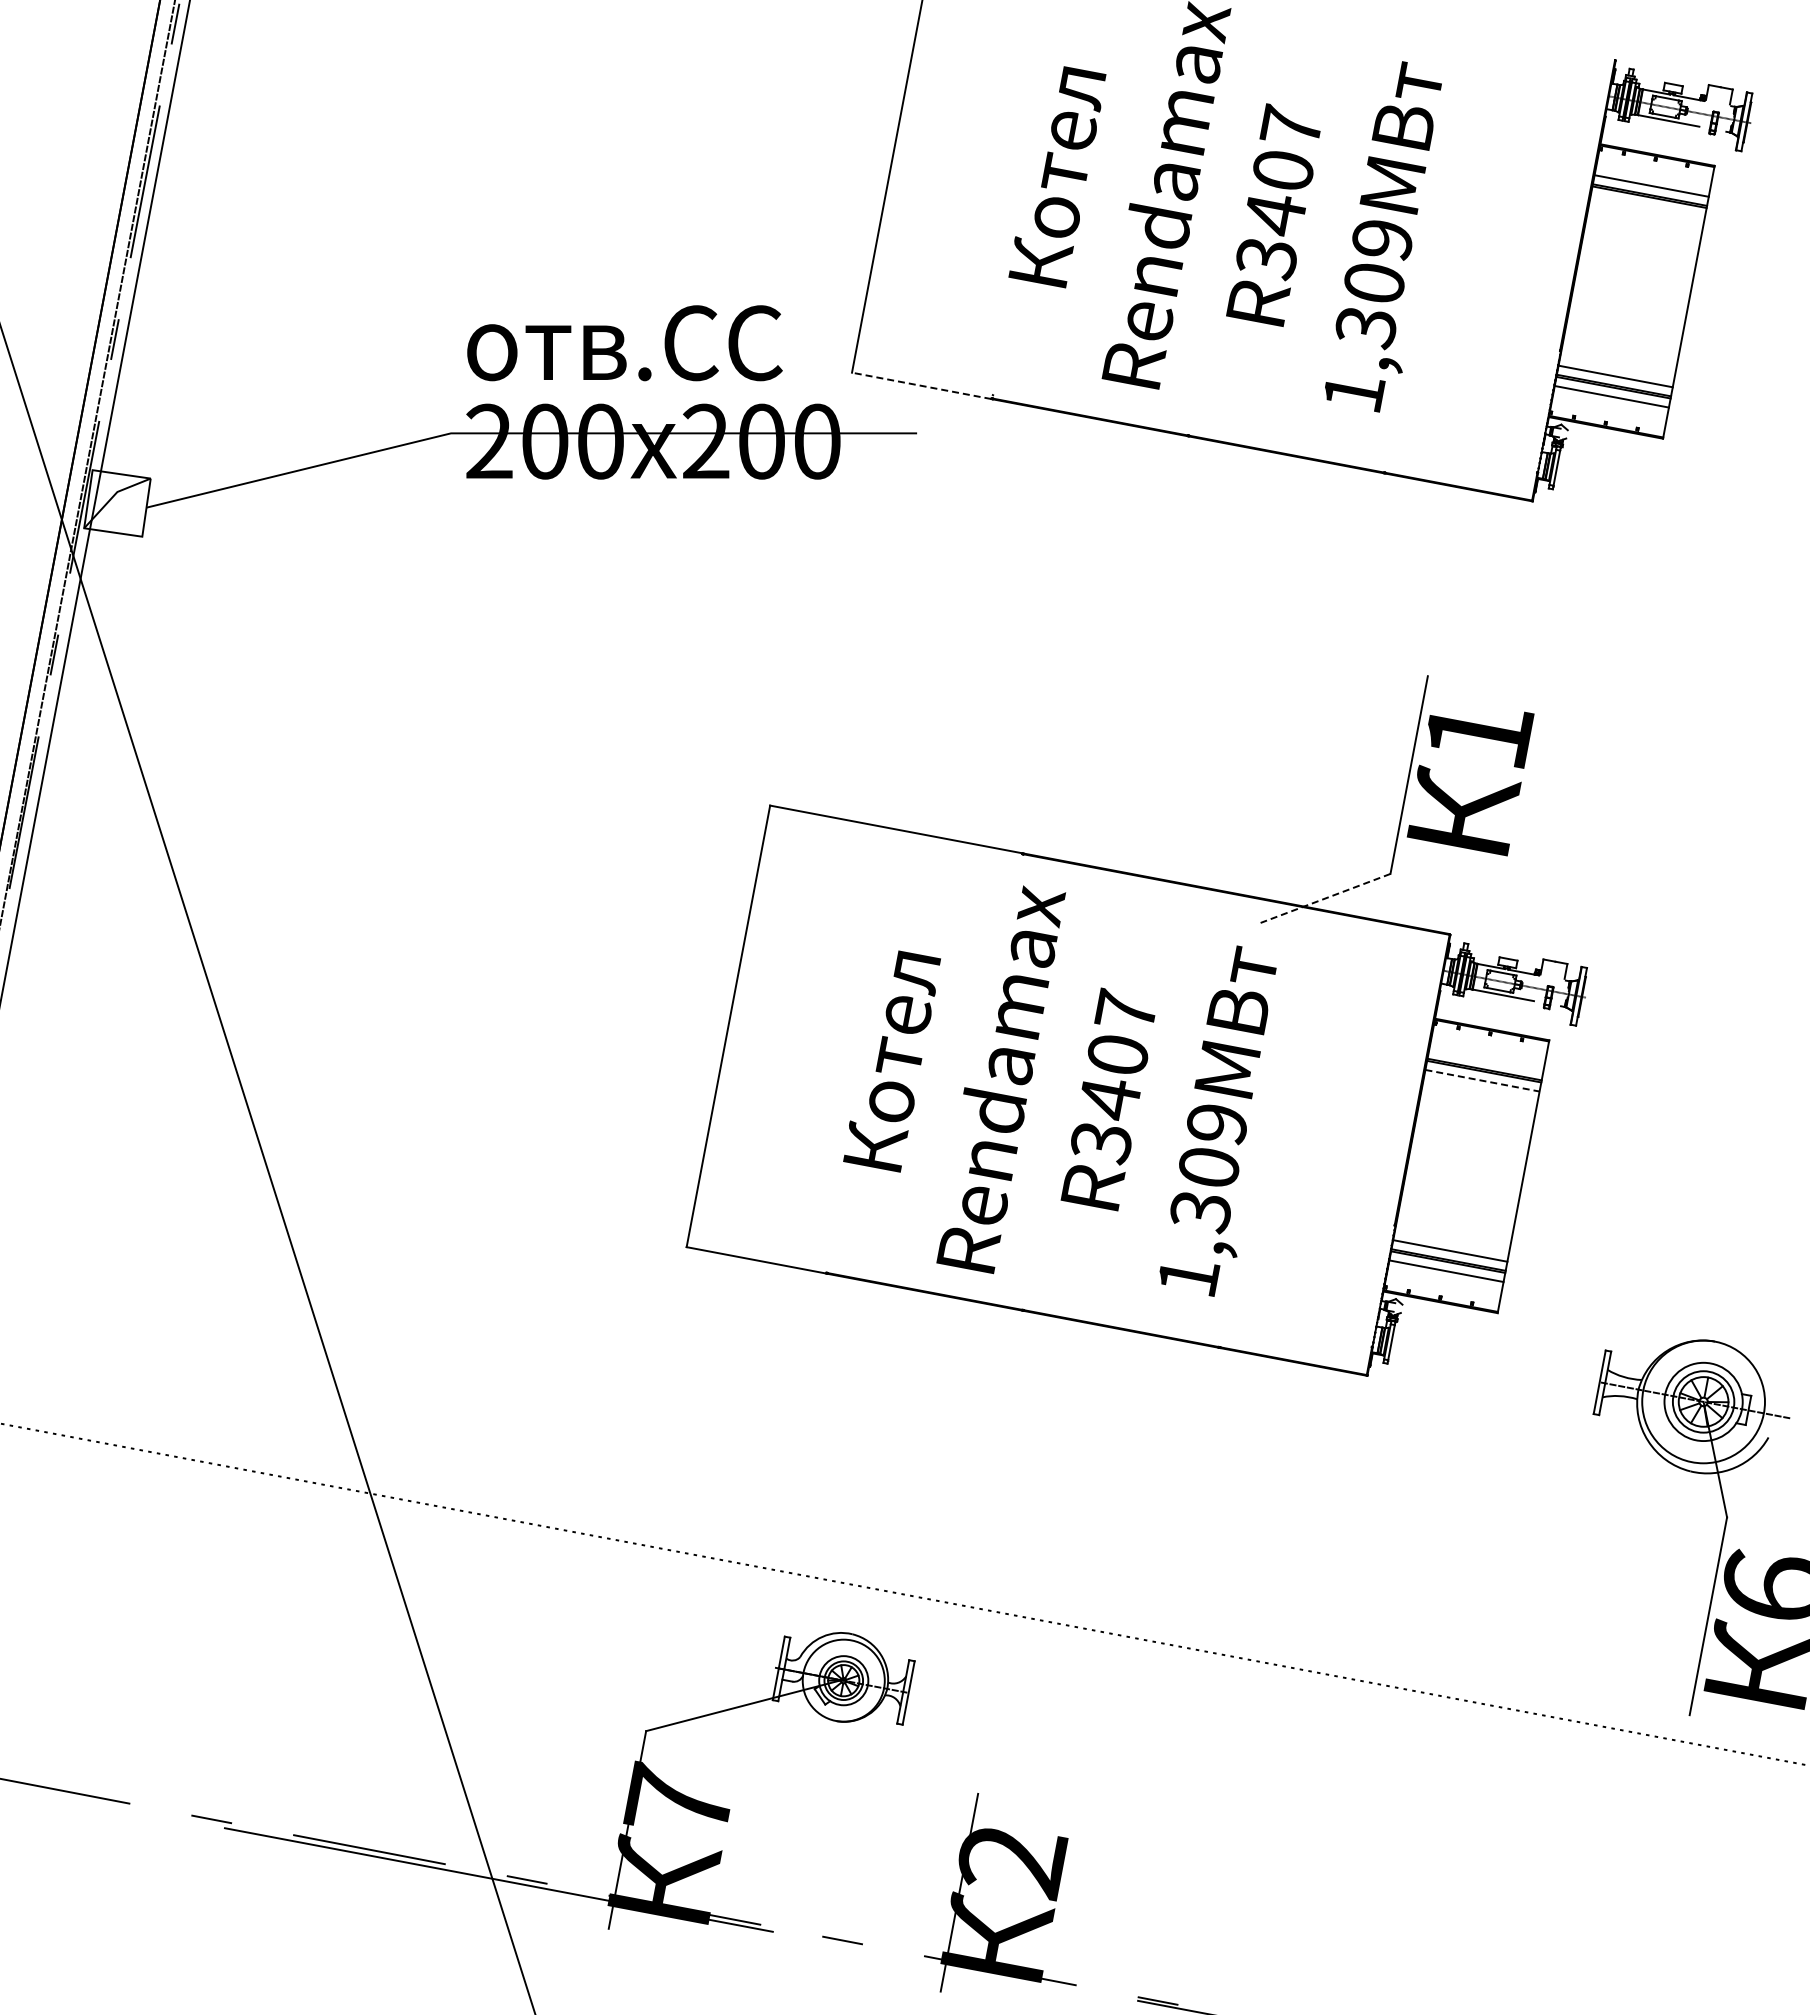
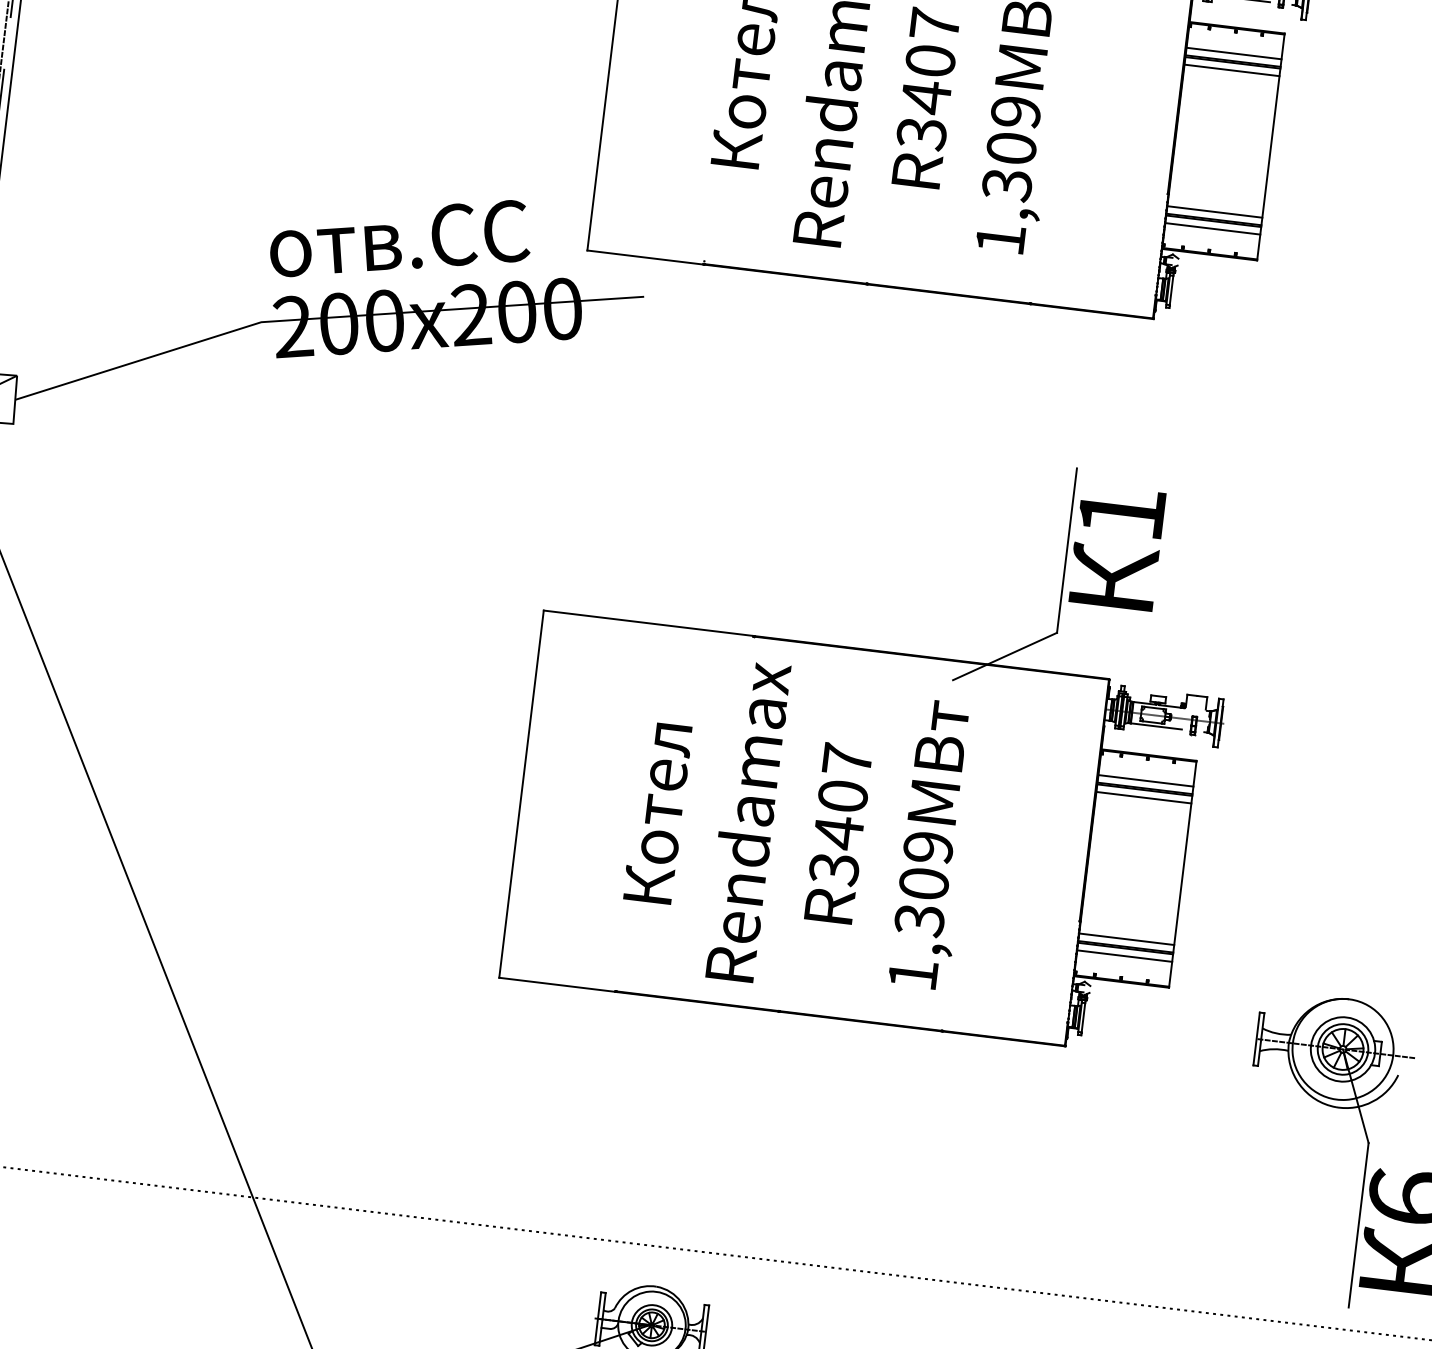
line: (1647, 206) -> (1231, 70), added
line: (921, 385) -> (645, 257), dashed -> solid
line: (1325, 898) -> (1004, 656), dashed -> solid
line: (1486, 1060) -> (1146, 780), added
line: (1483, 1080) -> (1144, 797), dashed -> solid

